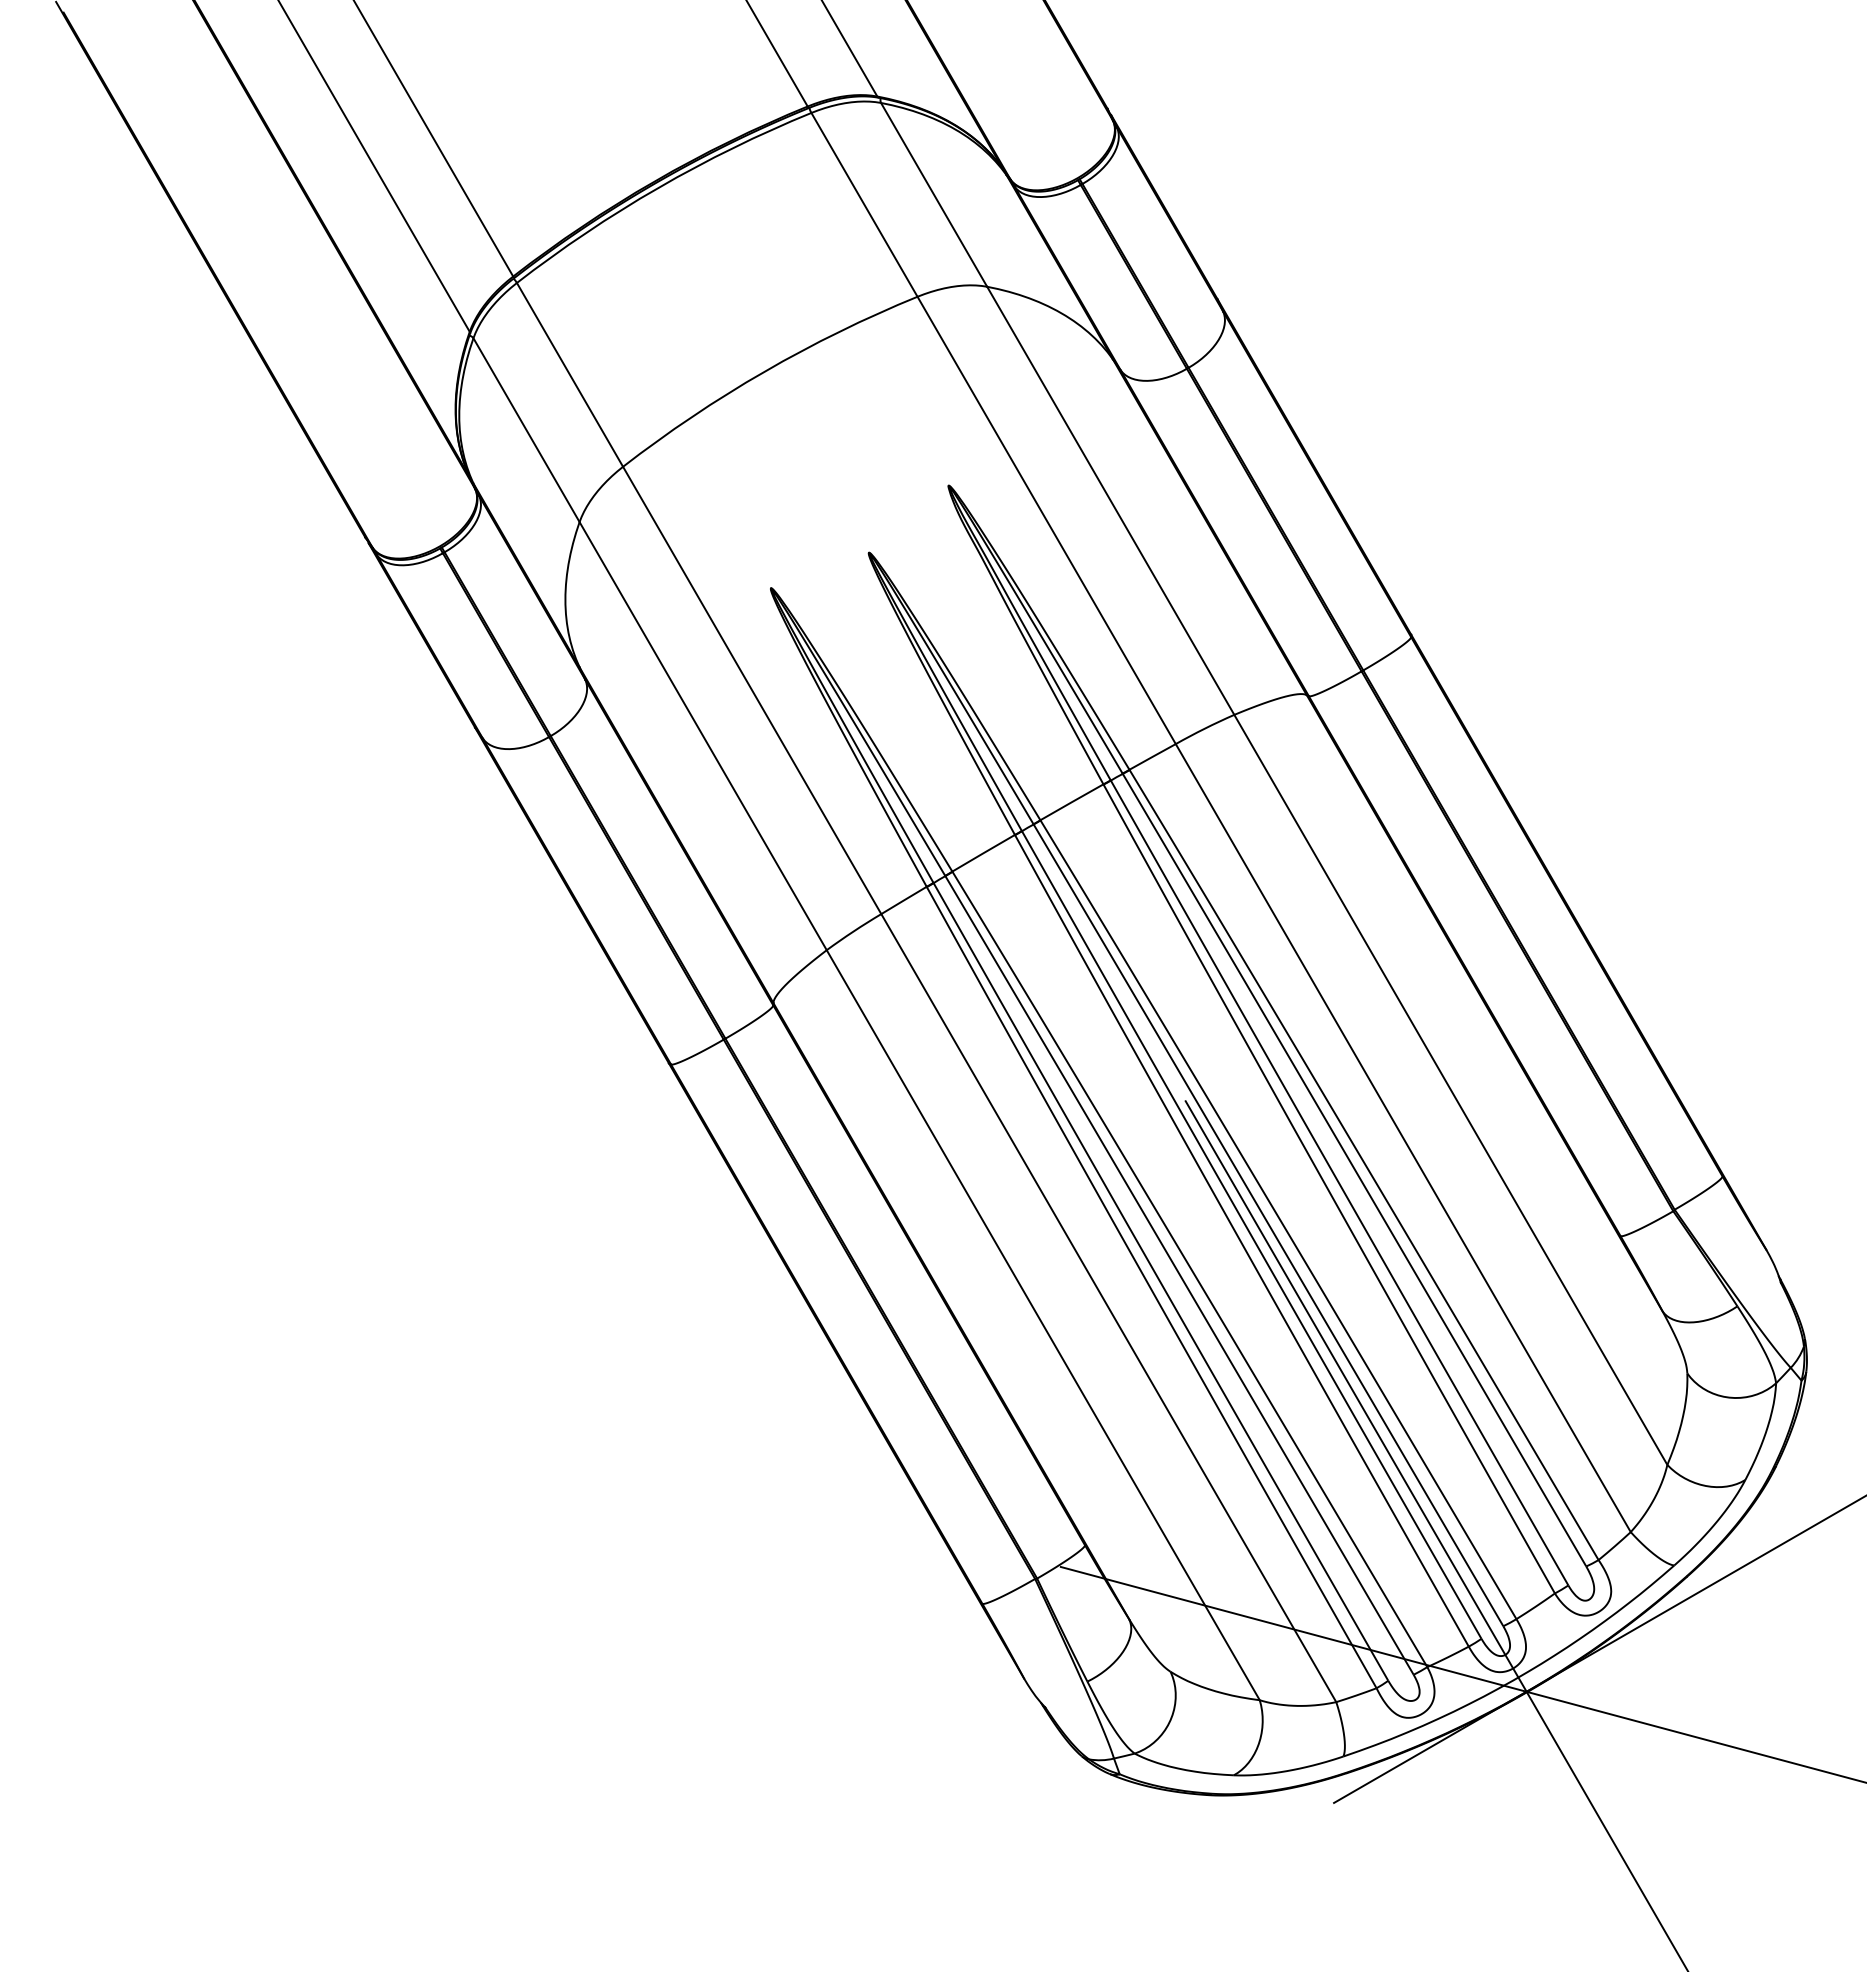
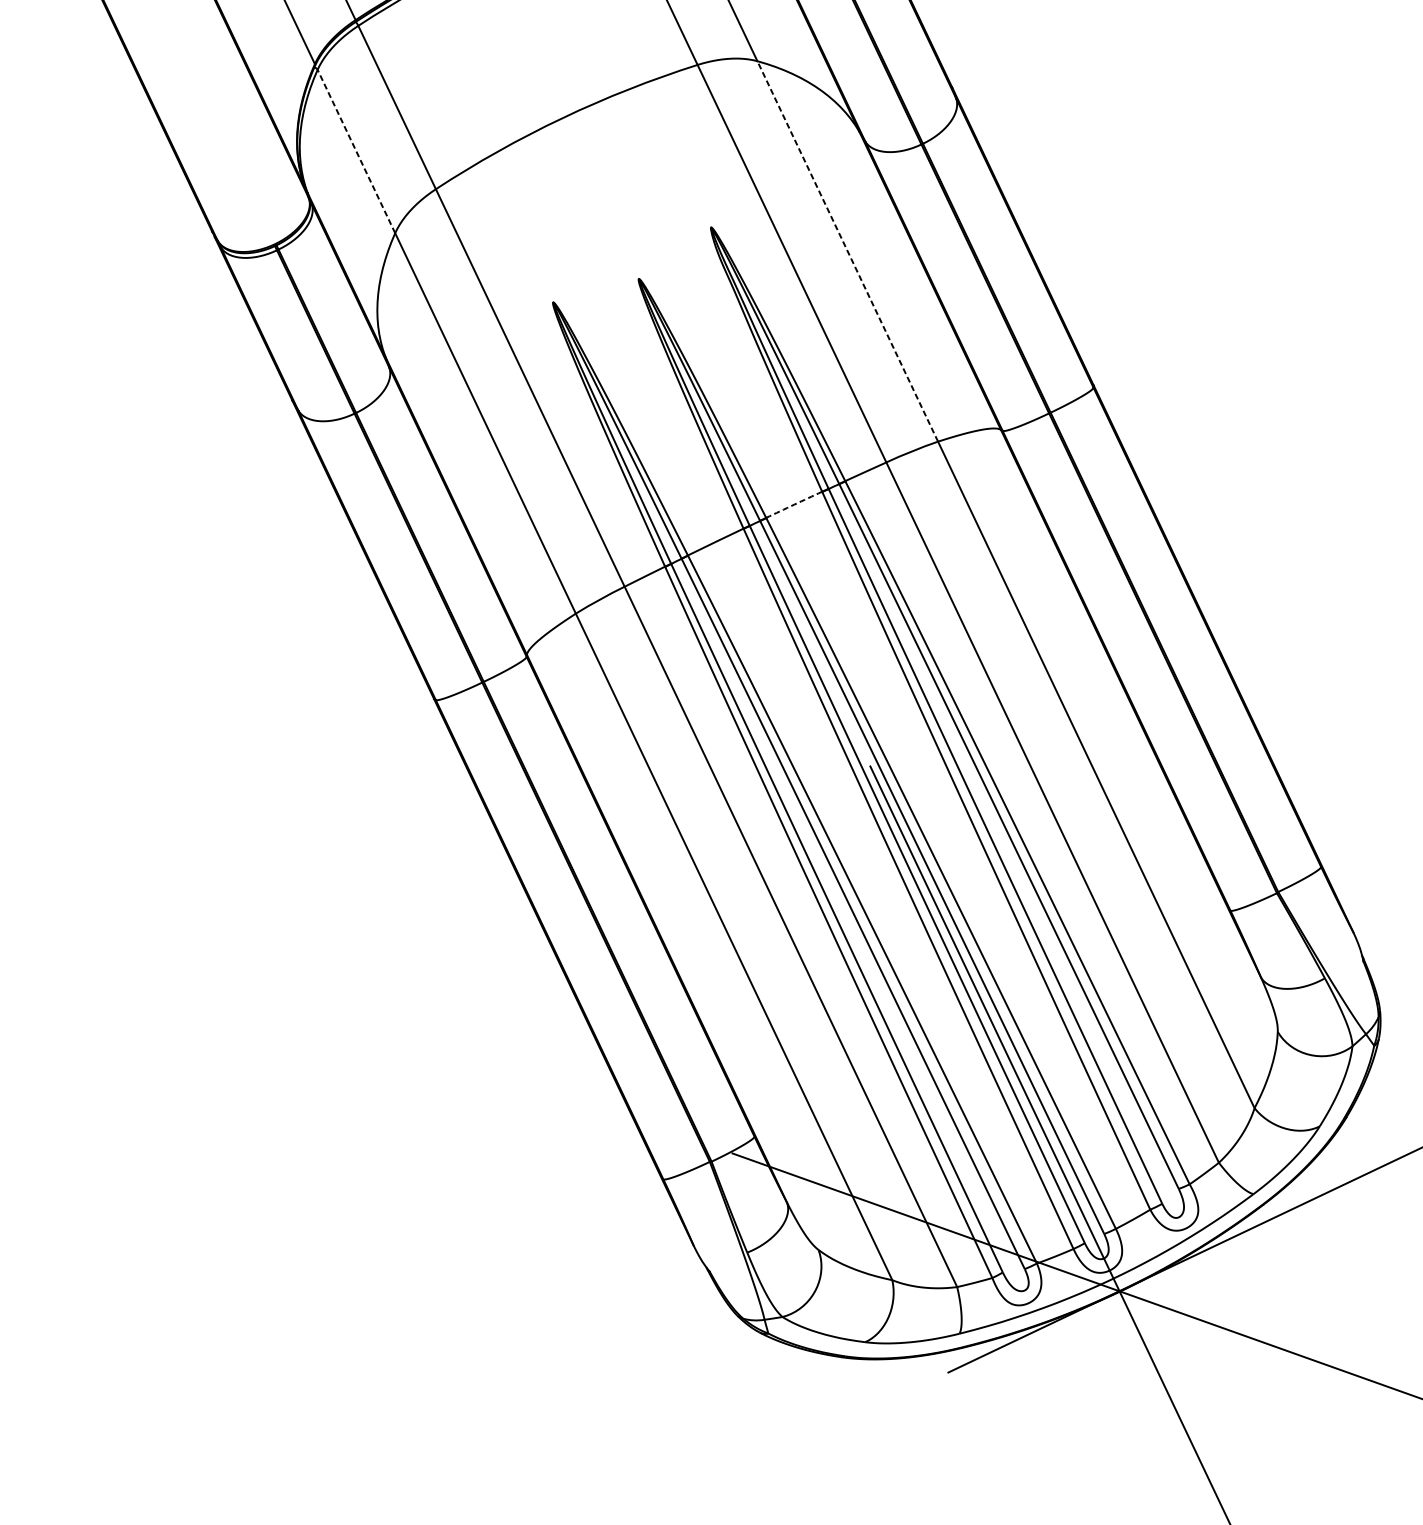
line: (526, 429) -> (356, 150), solid -> dashed
line: (1110, 500) -> (847, 251), solid -> dashed
arc: (1071, 802) -> (793, 504), solid -> dashed

